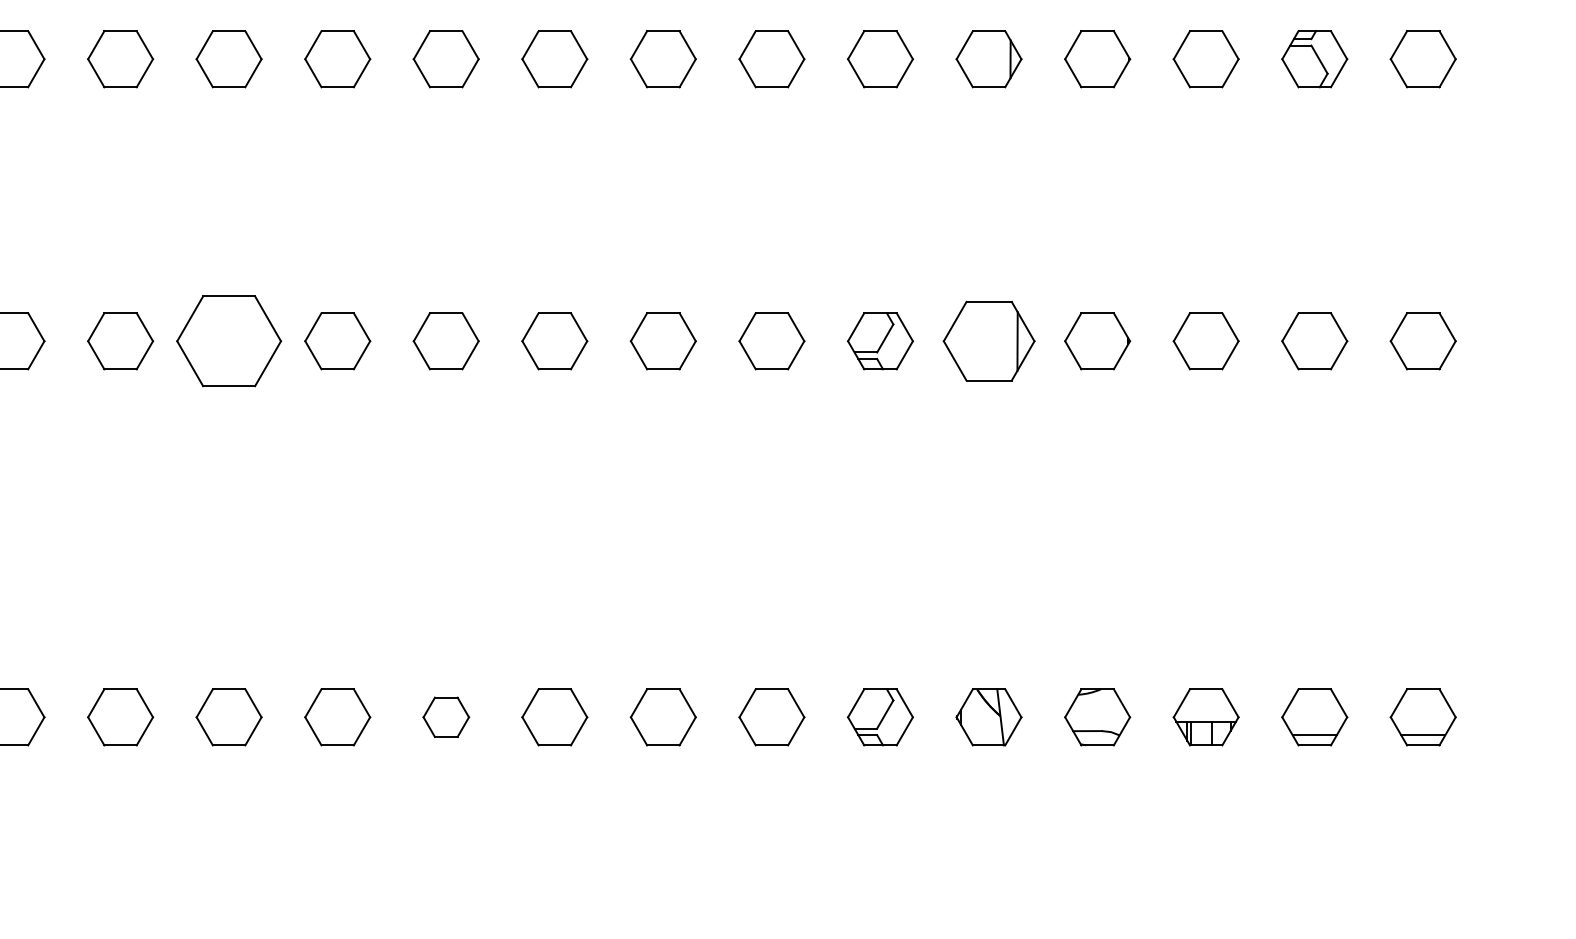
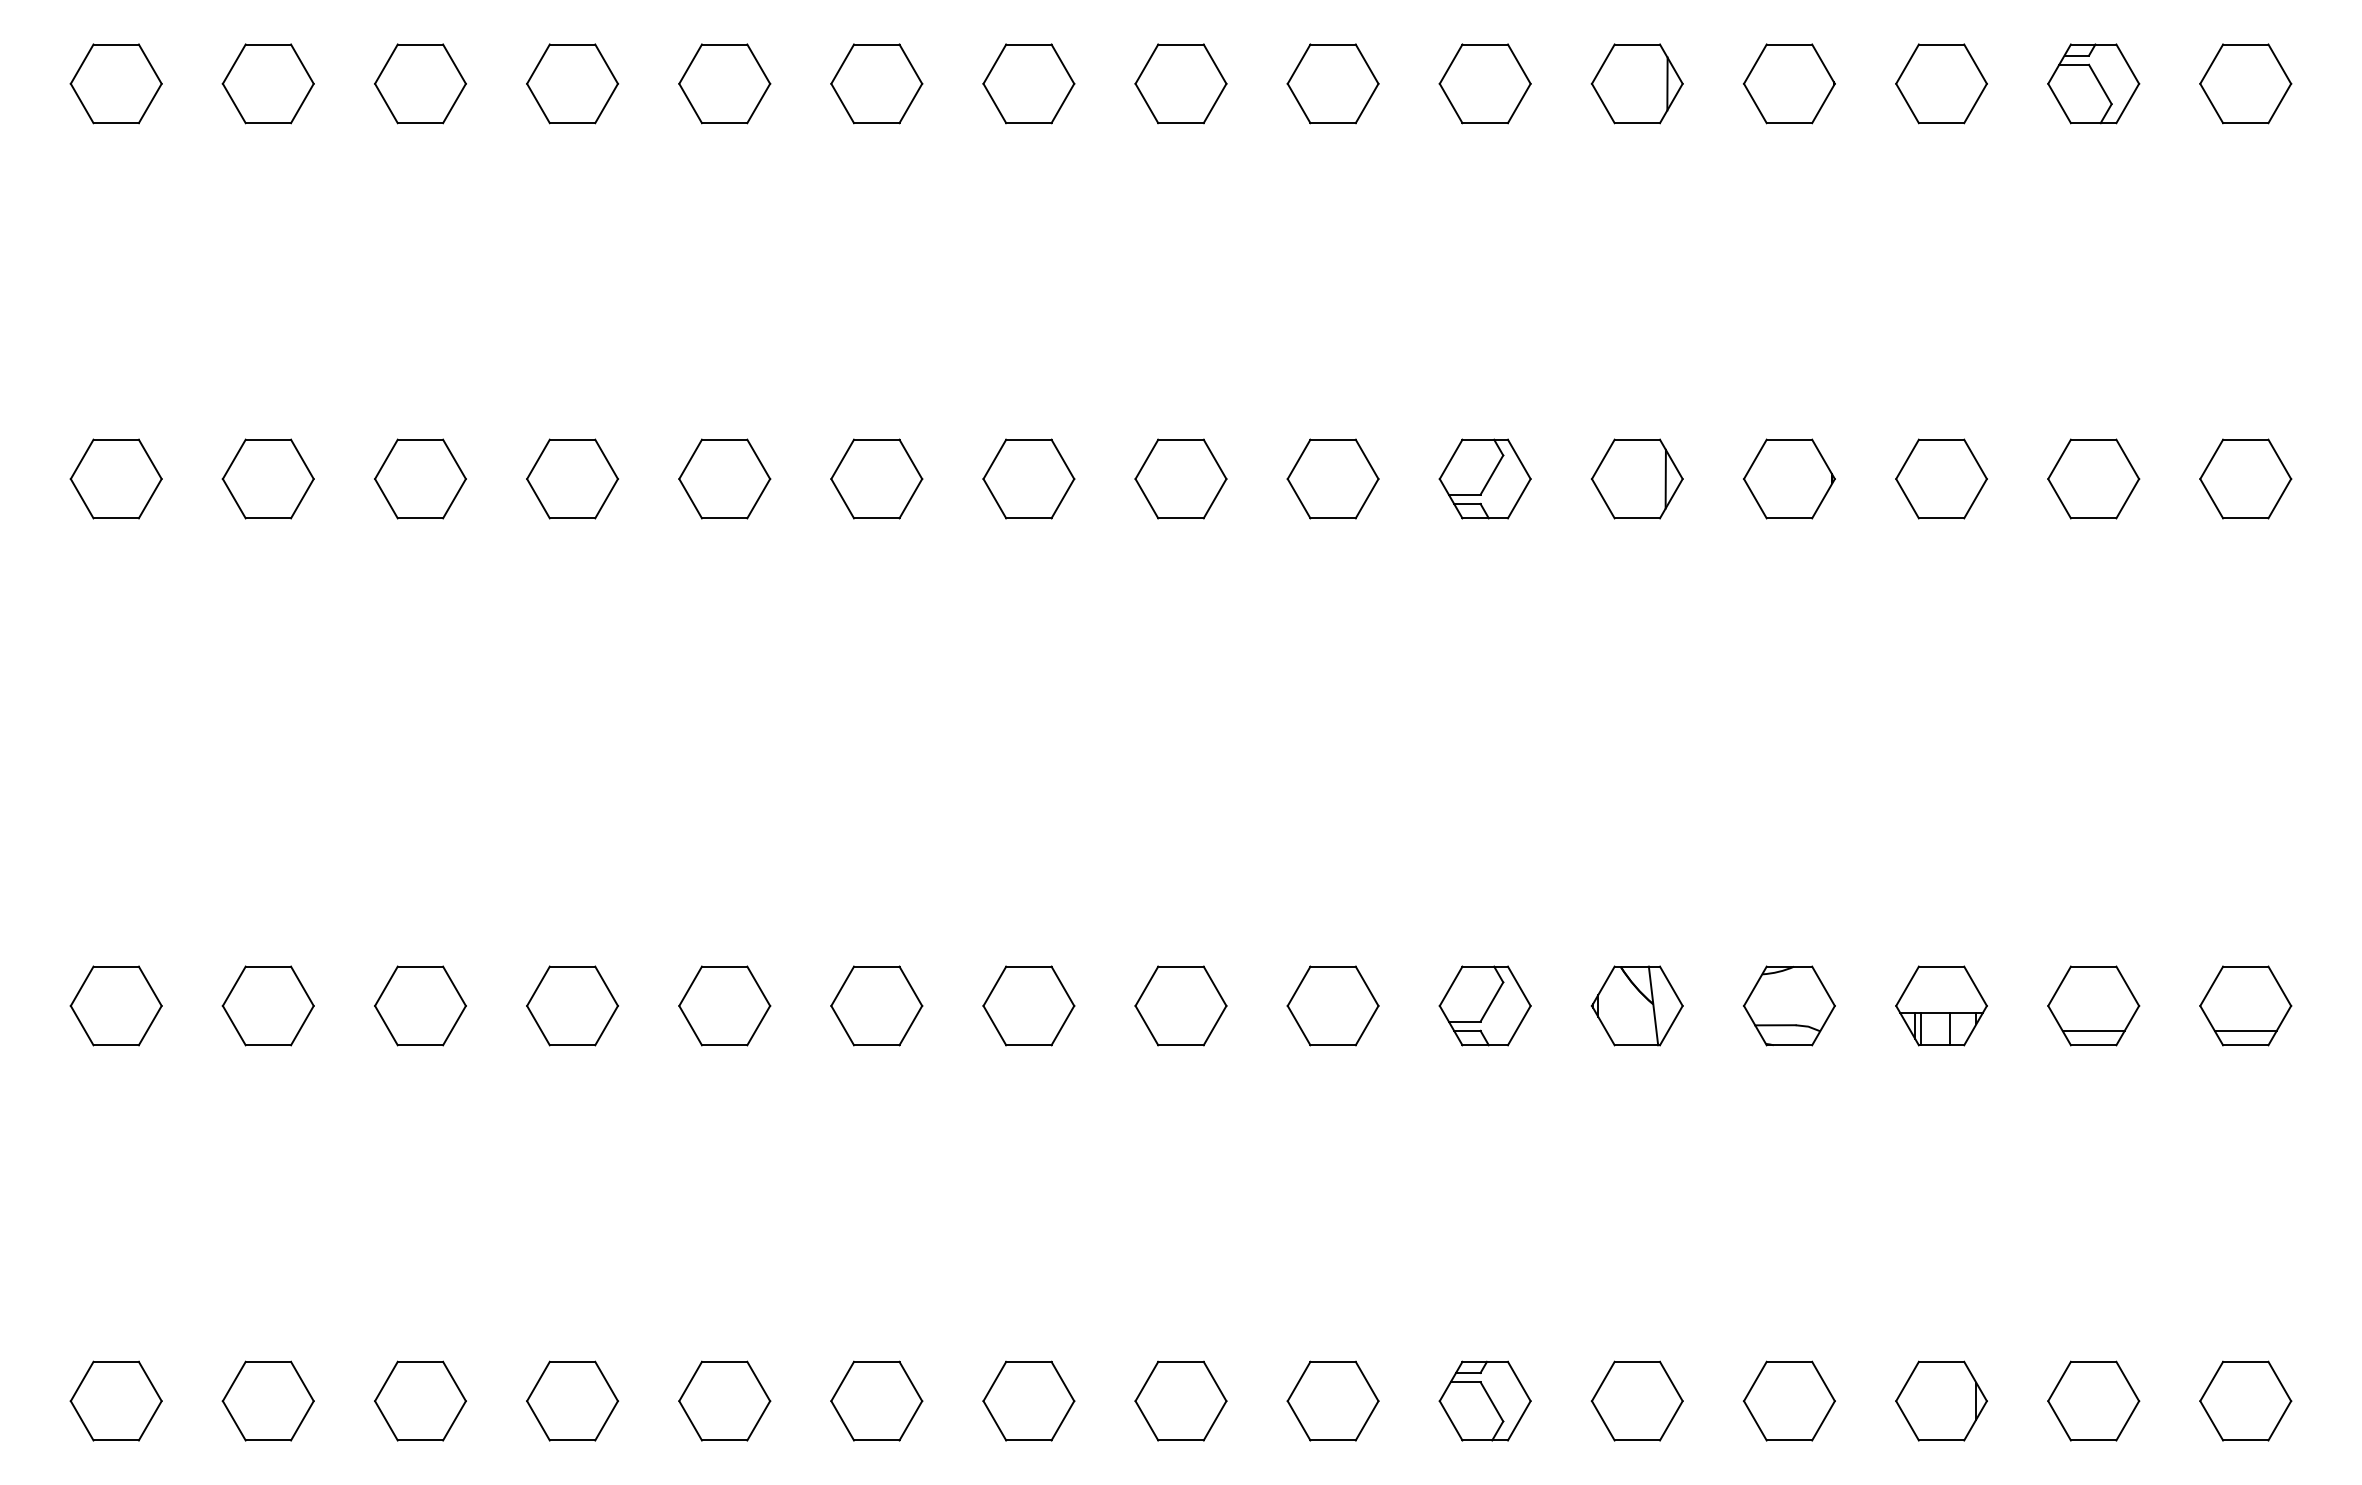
part: (229, 340) -> (572, 478), size x0.62
part: (988, 340) -> (1636, 478), size x0.71
part: (446, 716) -> (876, 1005), size x1.43

